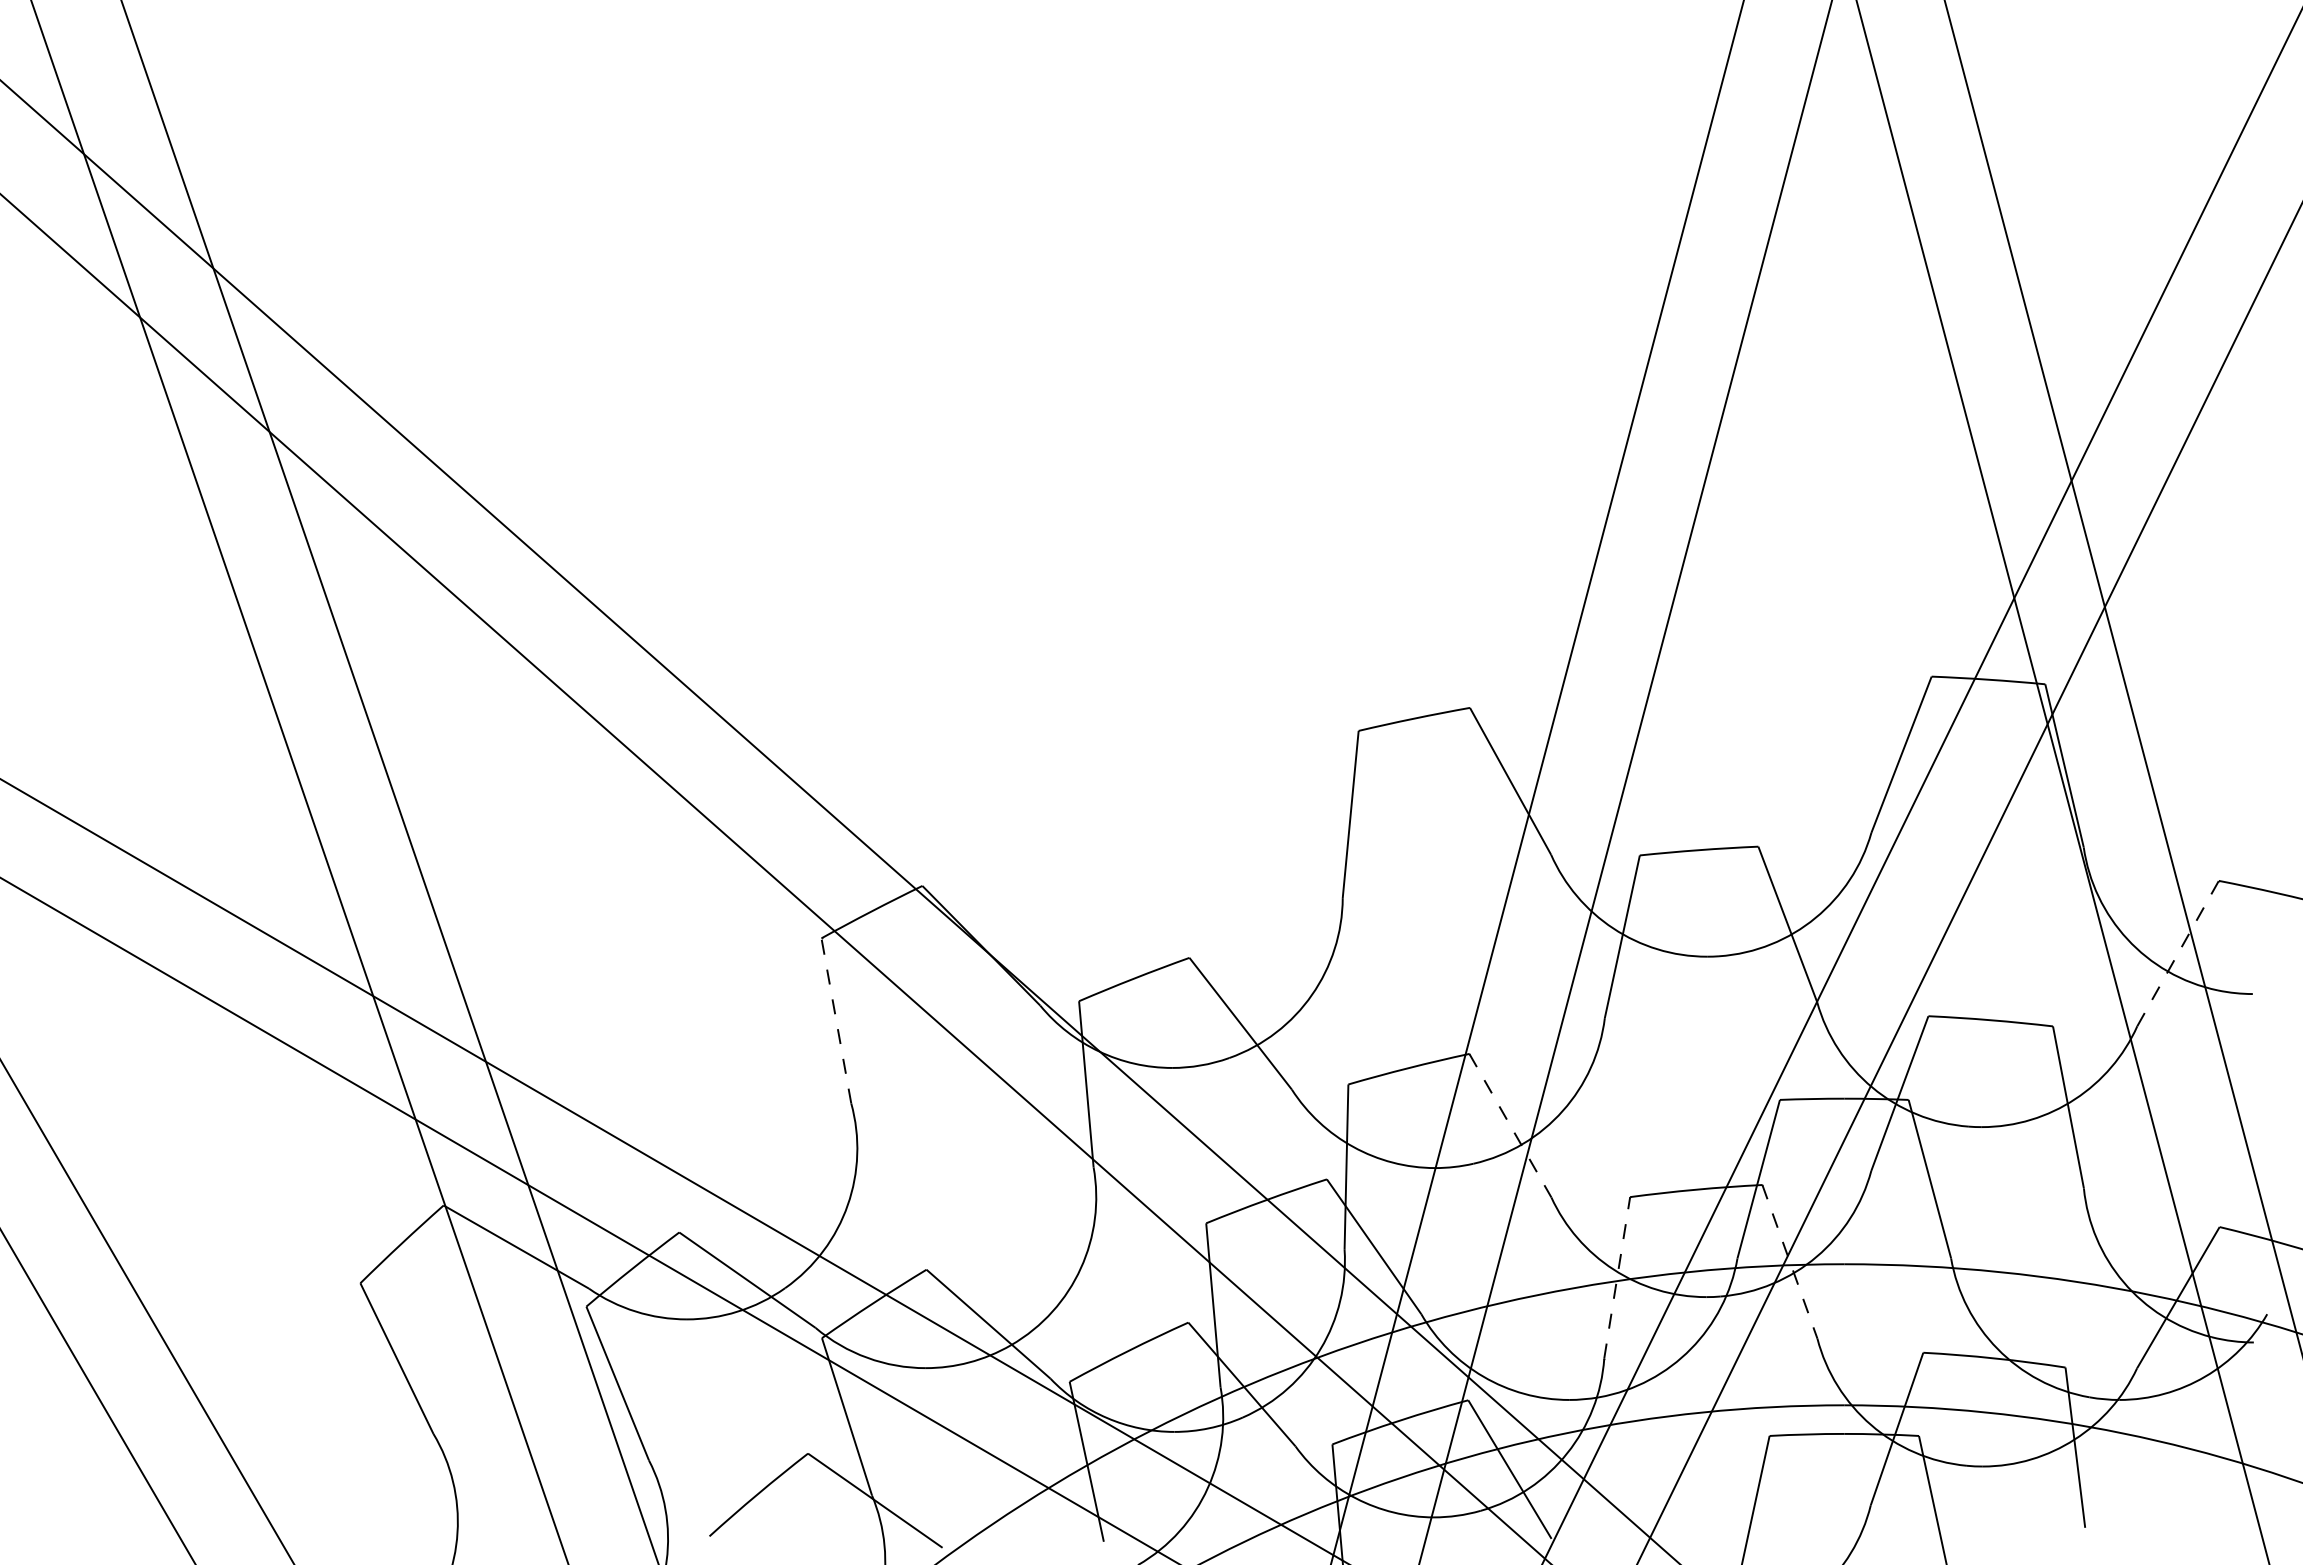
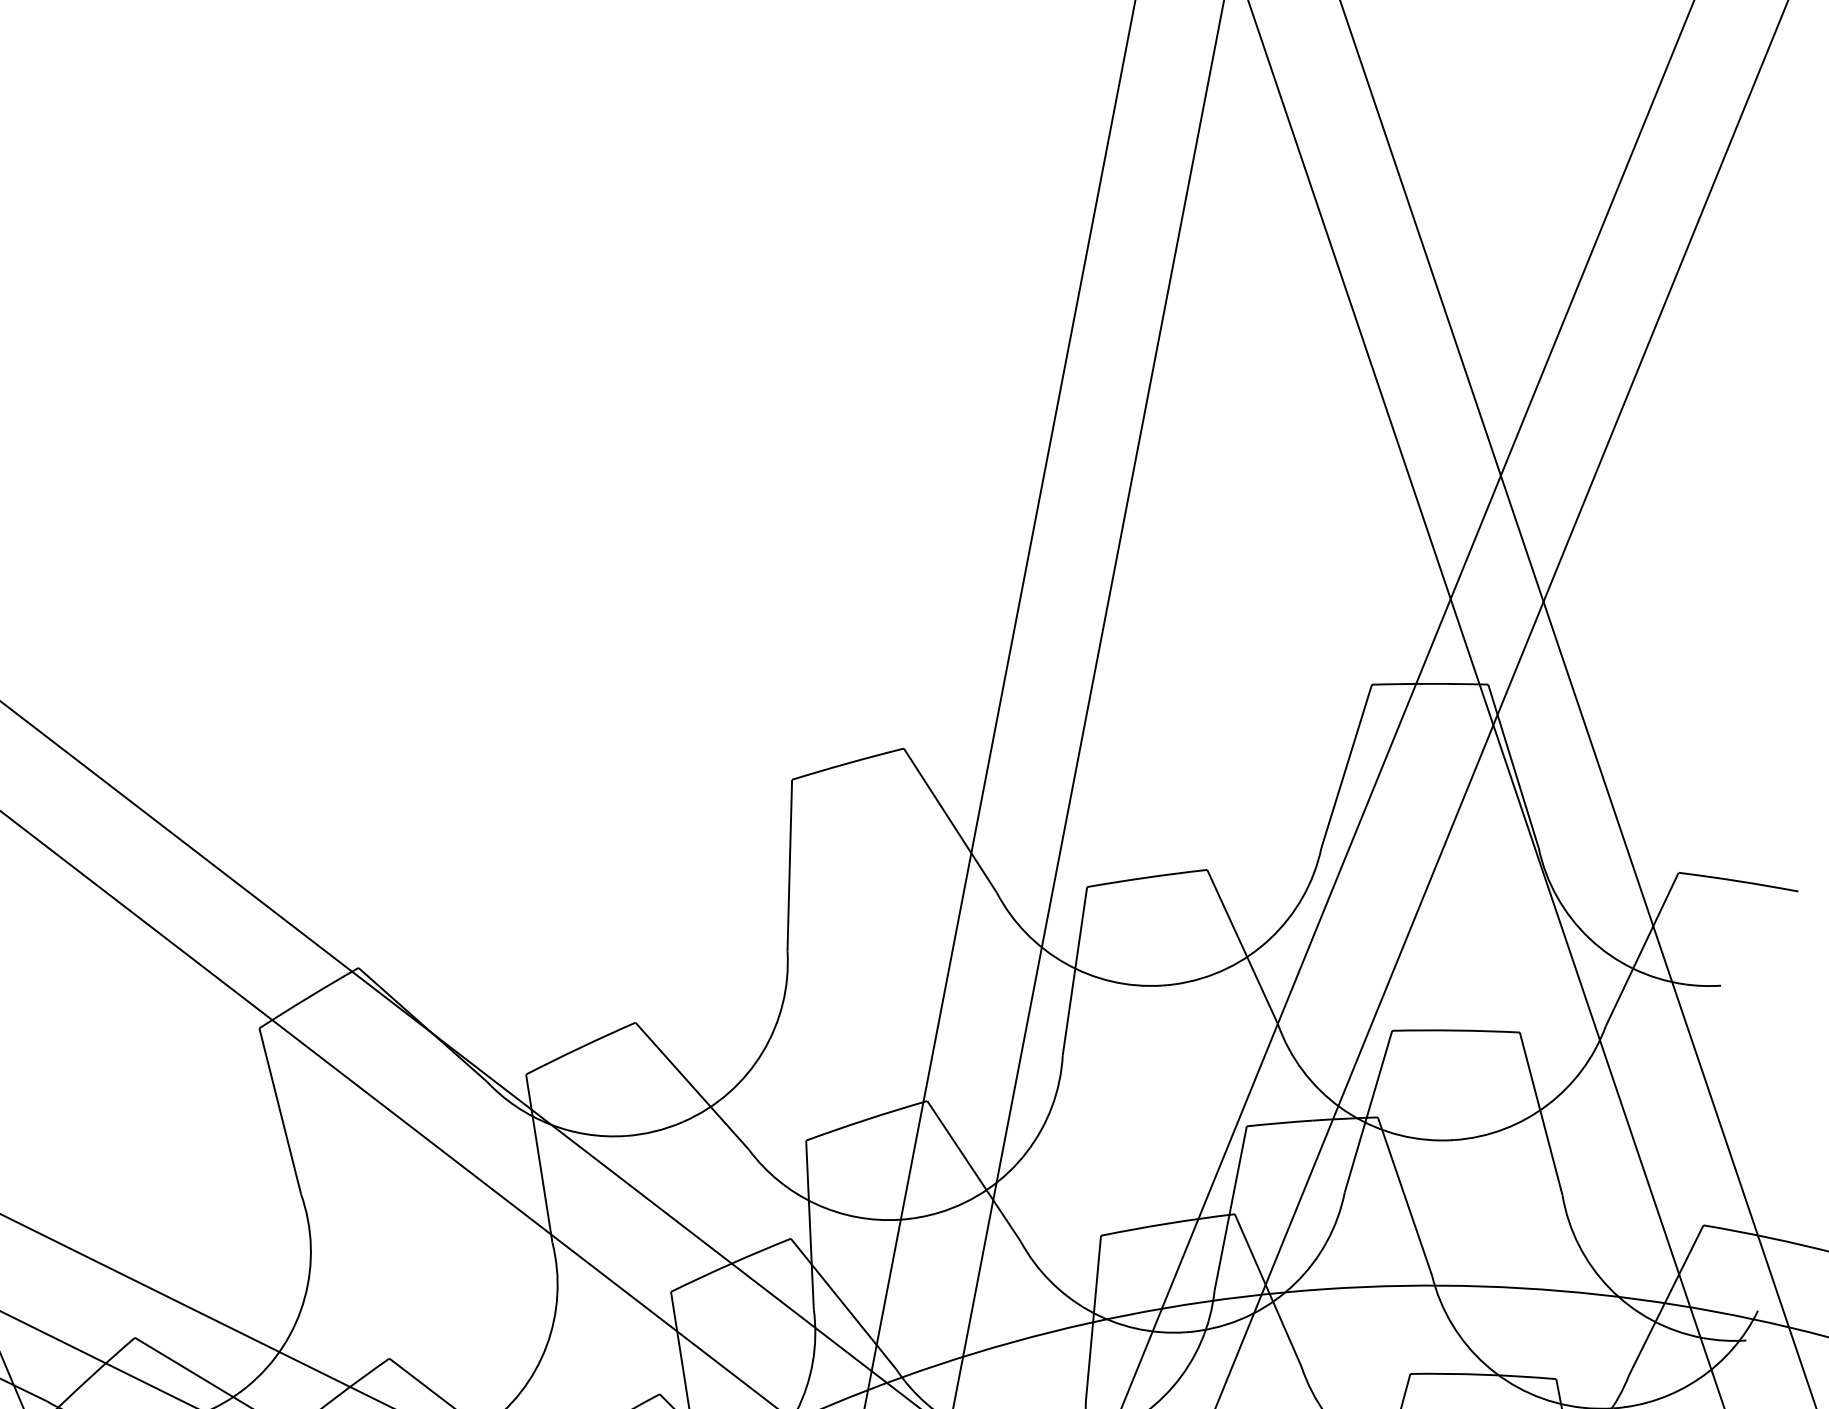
line: (2178, 953) -> (1642, 949), dashed -> solid
line: (836, 1019) -> (280, 1109), dashed -> solid
line: (1510, 1125) -> (974, 1171), dashed -> solid
line: (1789, 1261) -> (1267, 1290), dashed -> solid
line: (1617, 1277) -> (1093, 1318), dashed -> solid

